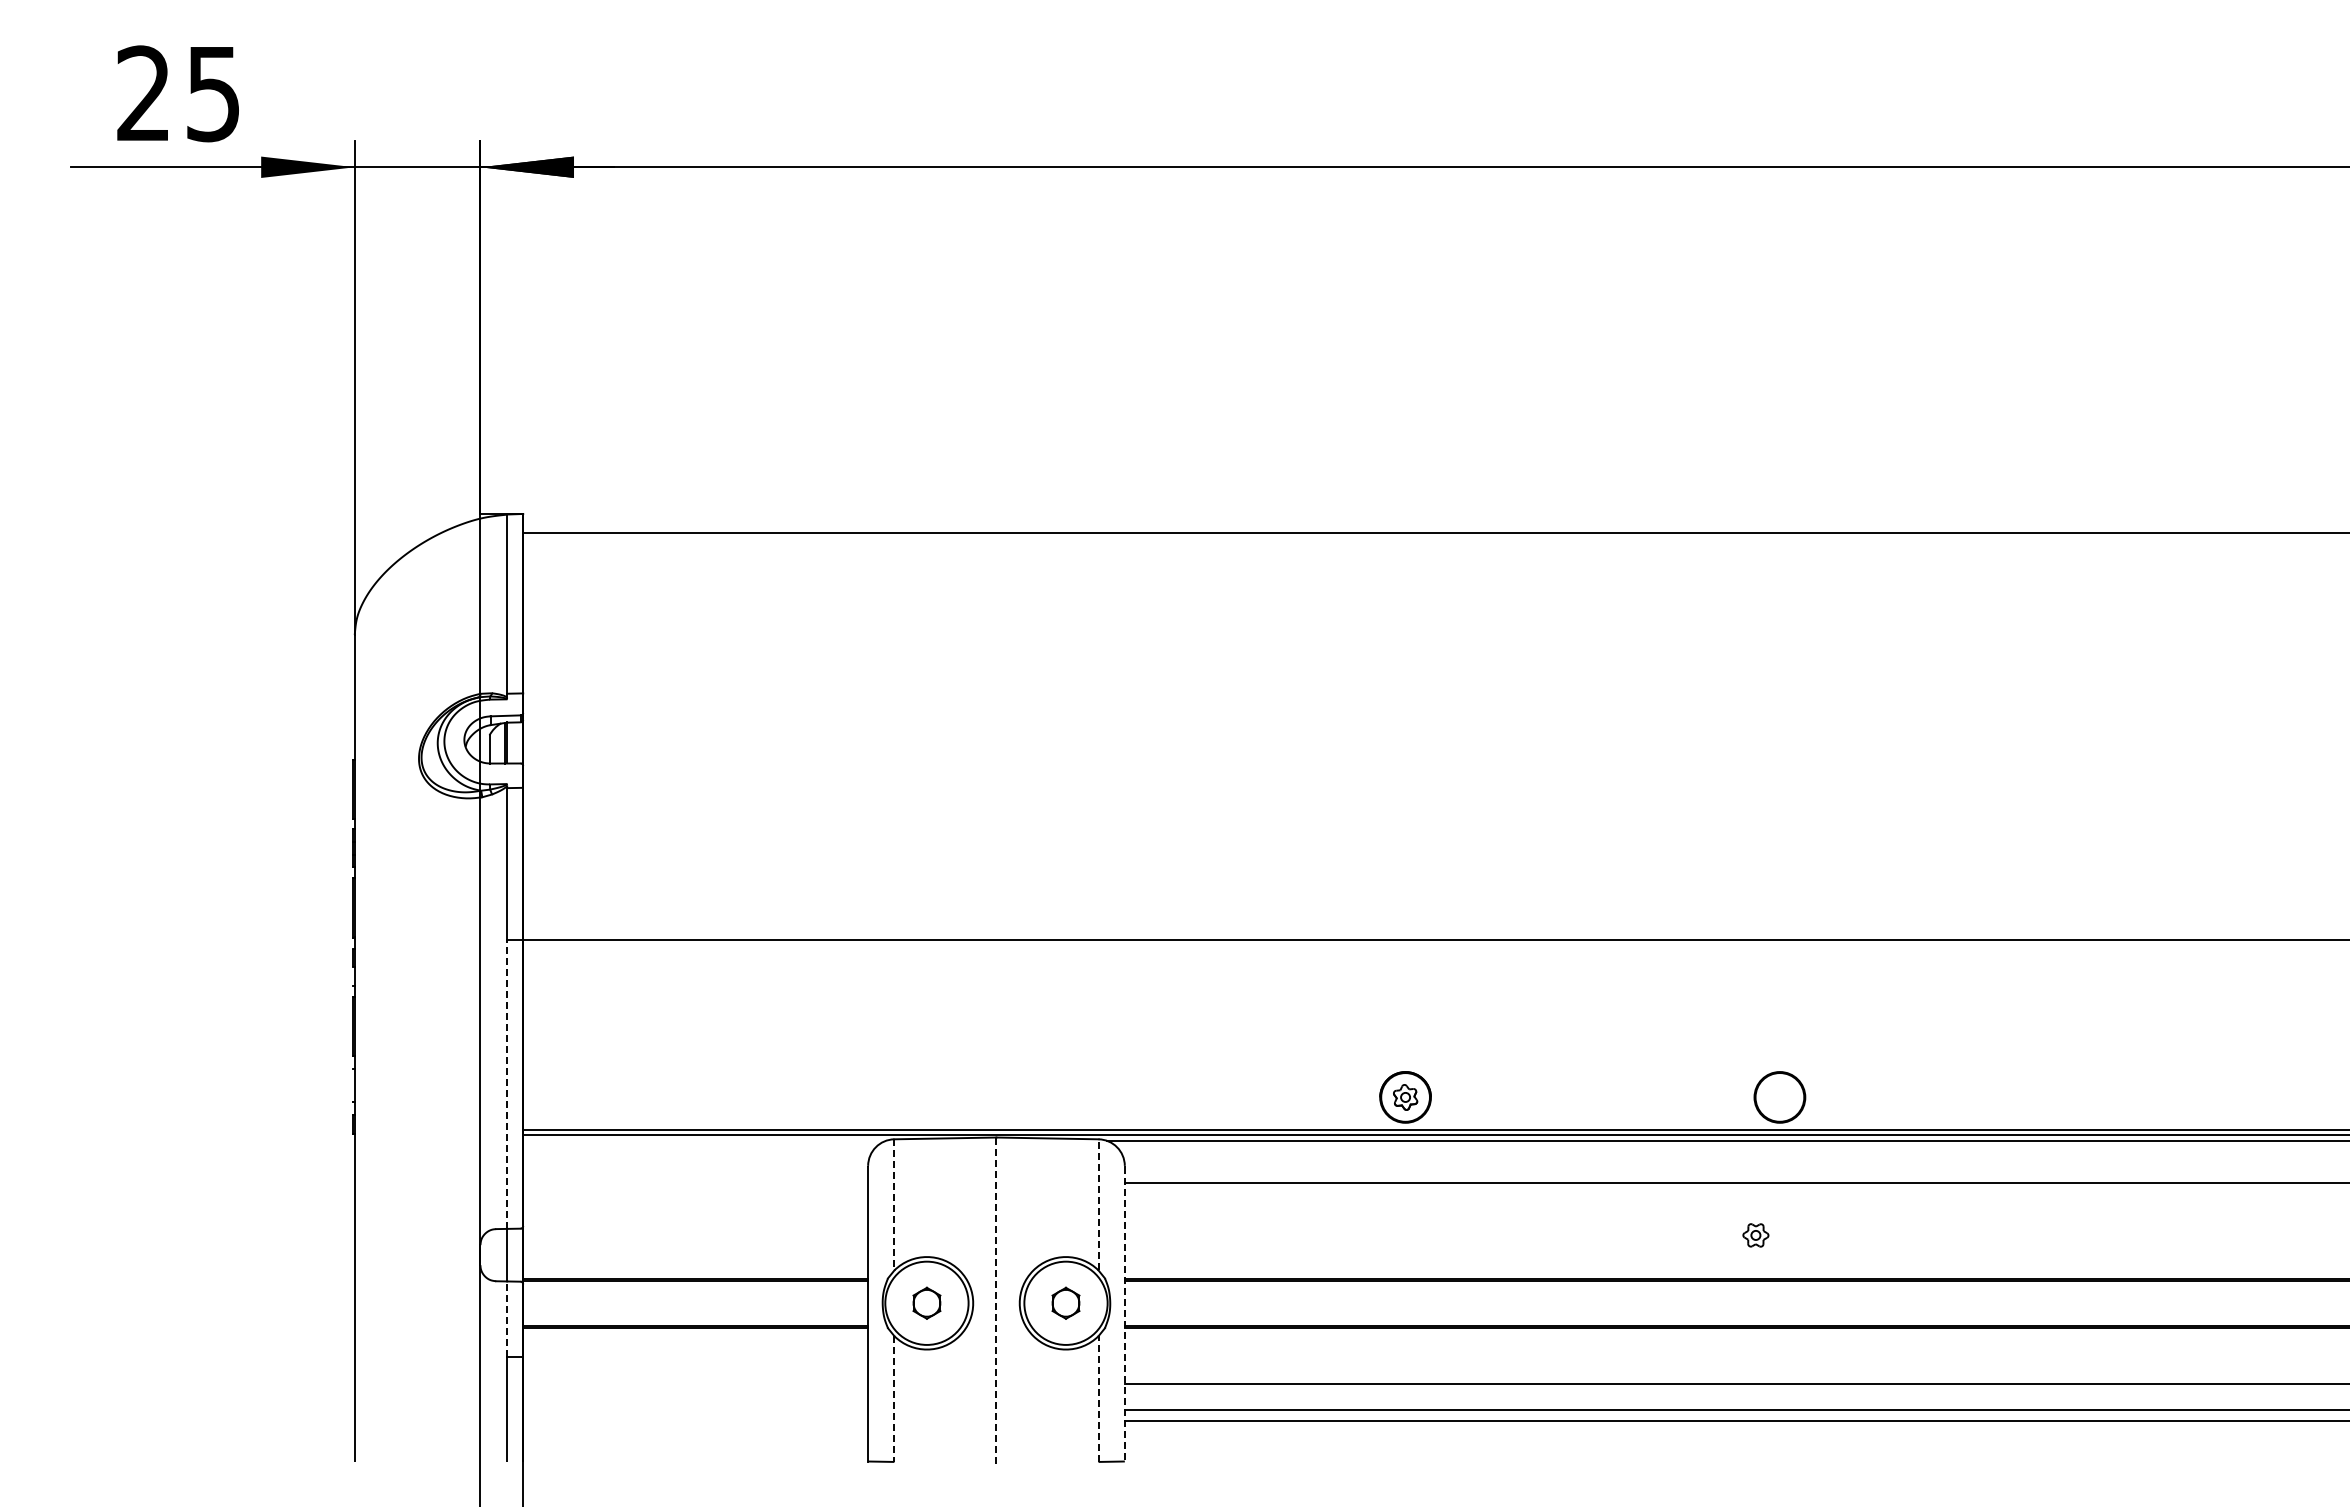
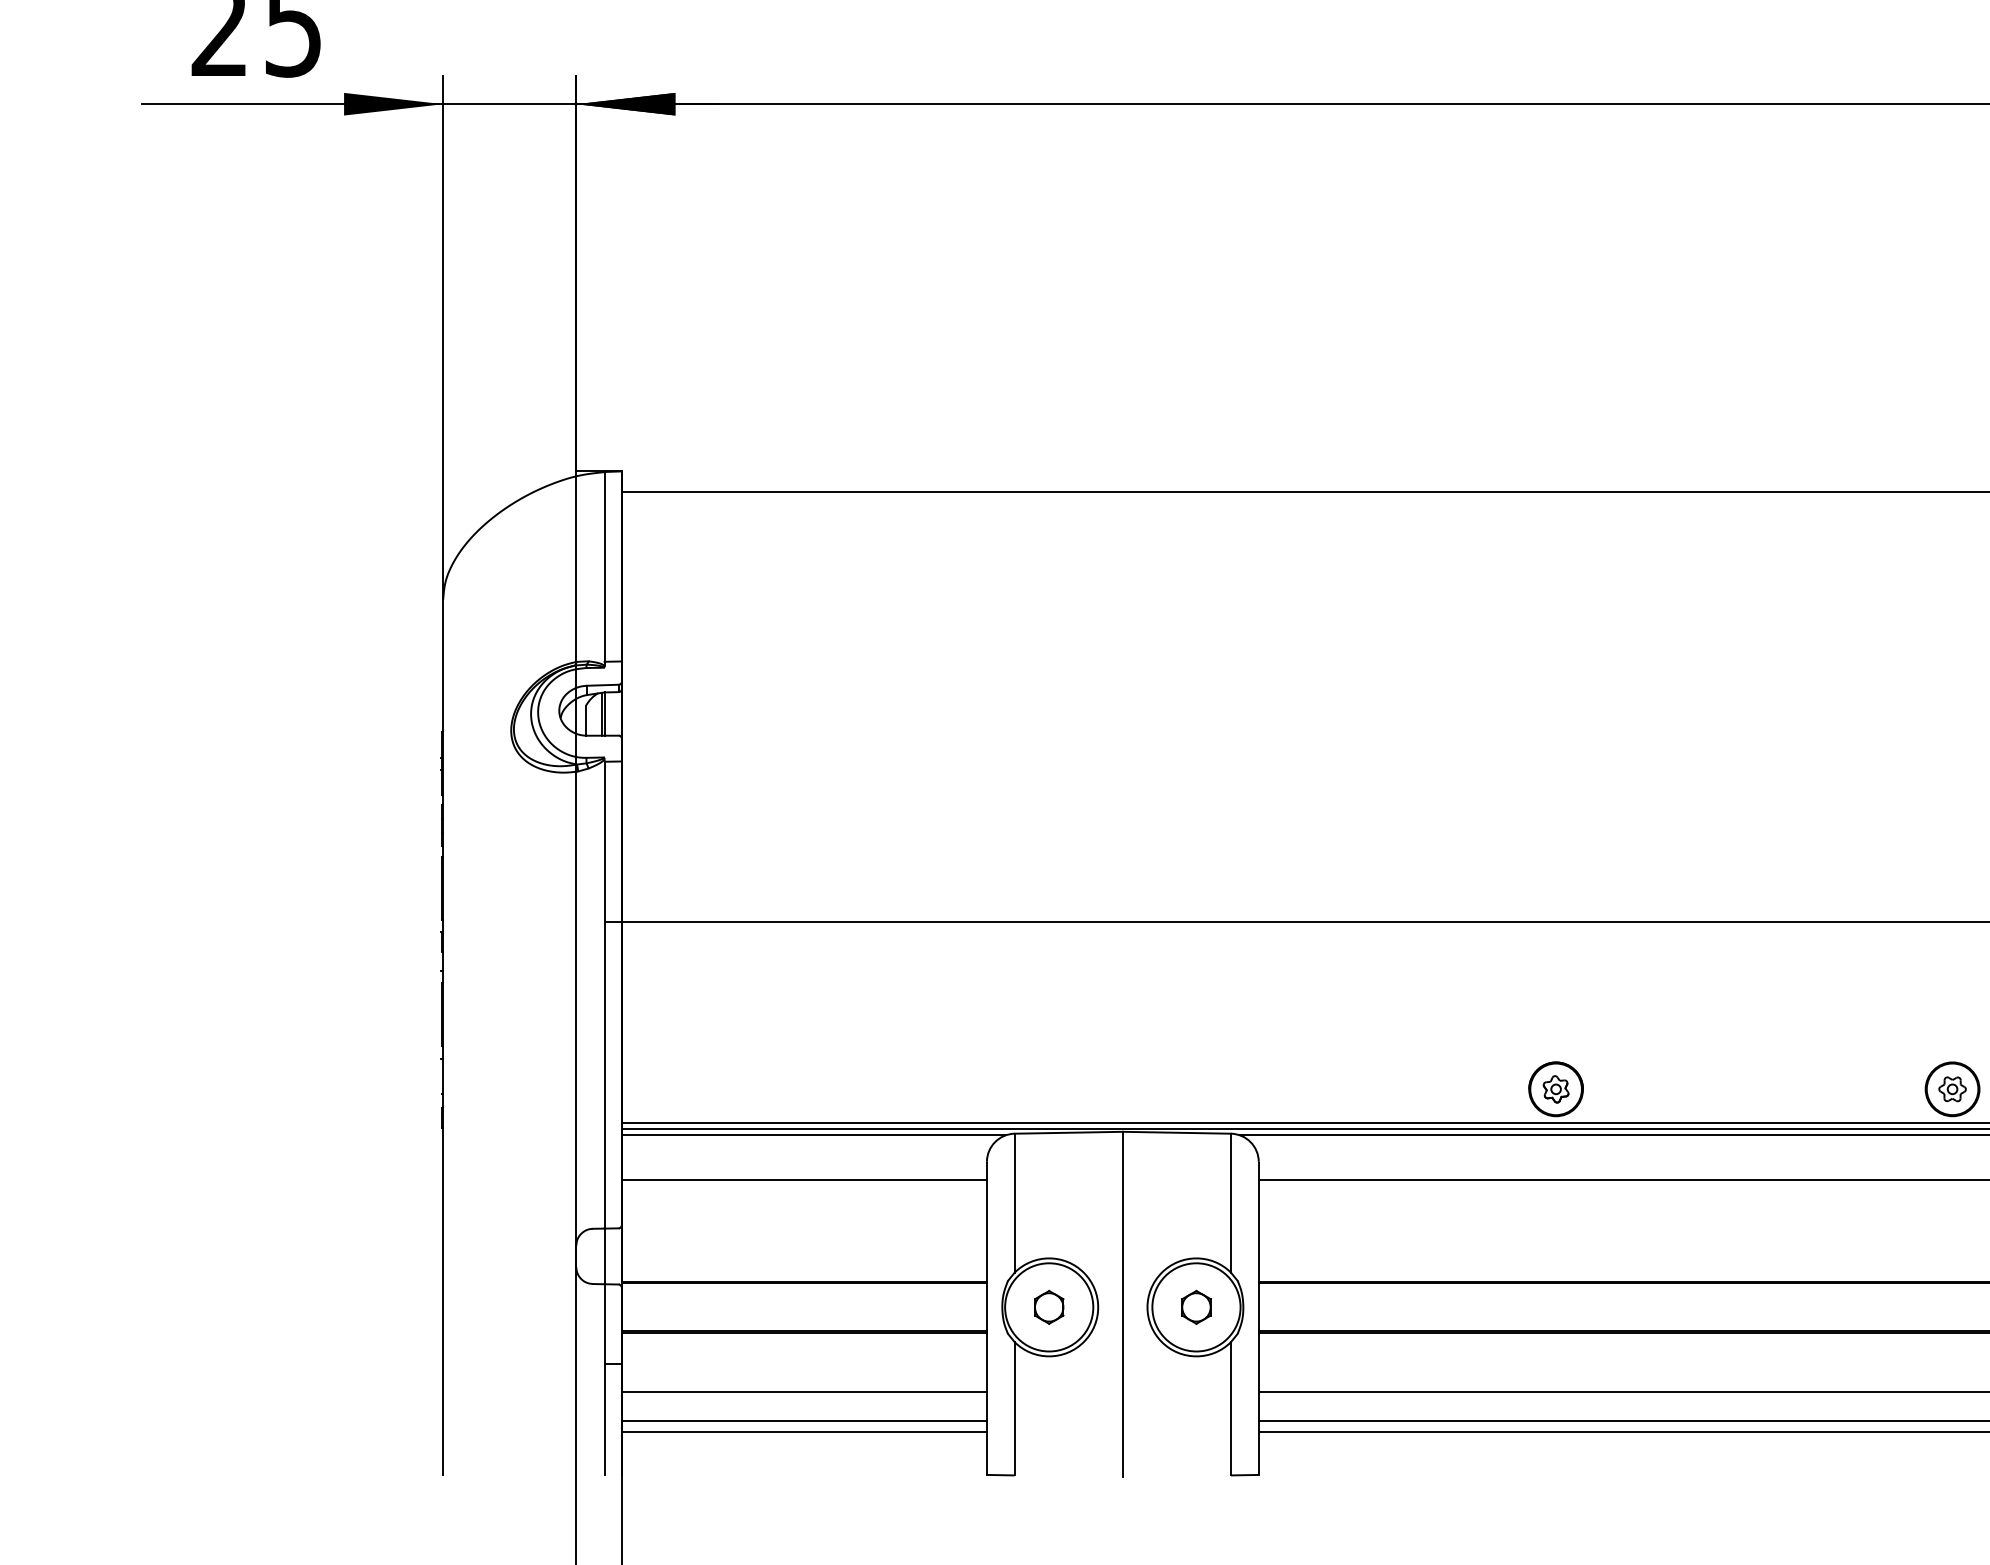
line: (507, 1084) -> (604, 1075), dashed -> solid
line: (704, 1140) -> (813, 1134), added
line: (695, 1183) -> (804, 1180), added
line: (894, 1204) -> (1014, 1202), dashed -> solid
line: (1098, 1204) -> (1230, 1202), dashed -> solid
part: (1755, 1235) -> (1952, 1089), moved
line: (996, 1300) -> (1122, 1304), dashed -> solid
line: (1124, 1314) -> (1258, 1319), dashed -> solid
line: (507, 1319) -> (604, 1324), dashed -> solid
line: (695, 1383) -> (804, 1392), added
line: (894, 1399) -> (1014, 1409), dashed -> solid
line: (1098, 1399) -> (1230, 1409), dashed -> solid
line: (695, 1410) -> (804, 1420), added
line: (695, 1420) -> (804, 1431), added

